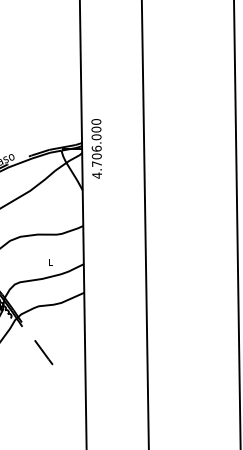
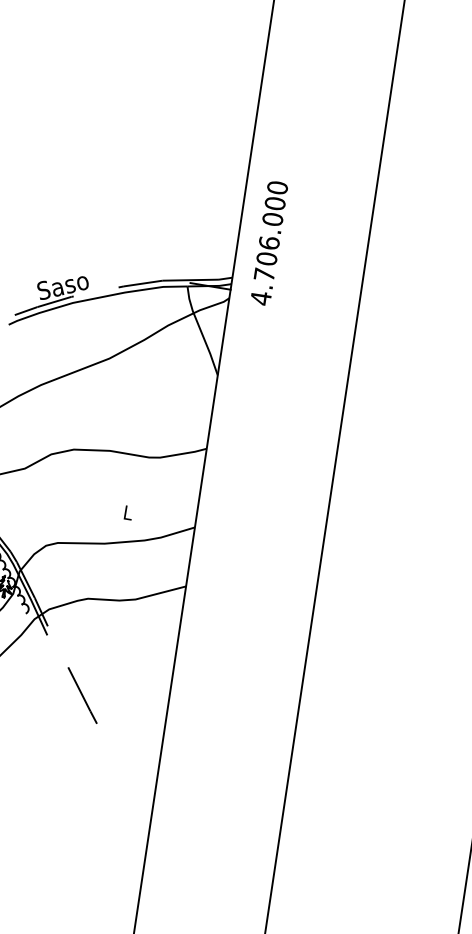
text: (96, 148) -> (268, 242), moved

